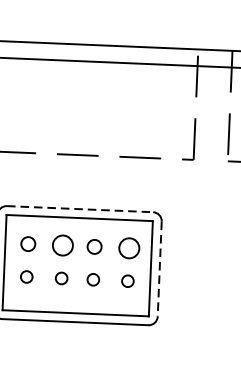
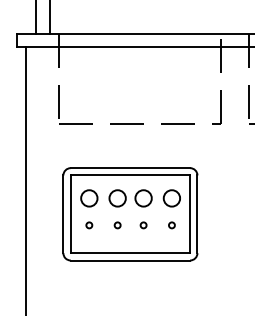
line: (80, 209) -> (130, 168), dashed -> solid
circle: (28, 244) -> (89, 198), size x1.43
circle: (94, 246) -> (143, 198), size x1.43
line: (159, 269) -> (197, 214), dashed -> solid
circle: (27, 277) -> (89, 225), size x0.62
circle: (61, 278) -> (117, 225), size x0.62
circle: (93, 280) -> (143, 225), size x0.62
circle: (127, 281) -> (171, 225), size x0.62

